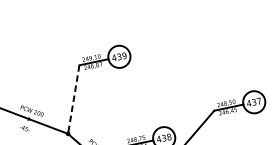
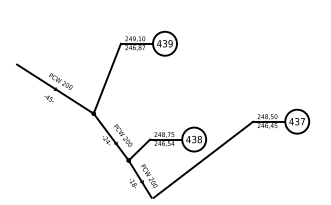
line: (74, 100) -> (107, 79), dashed -> solid

